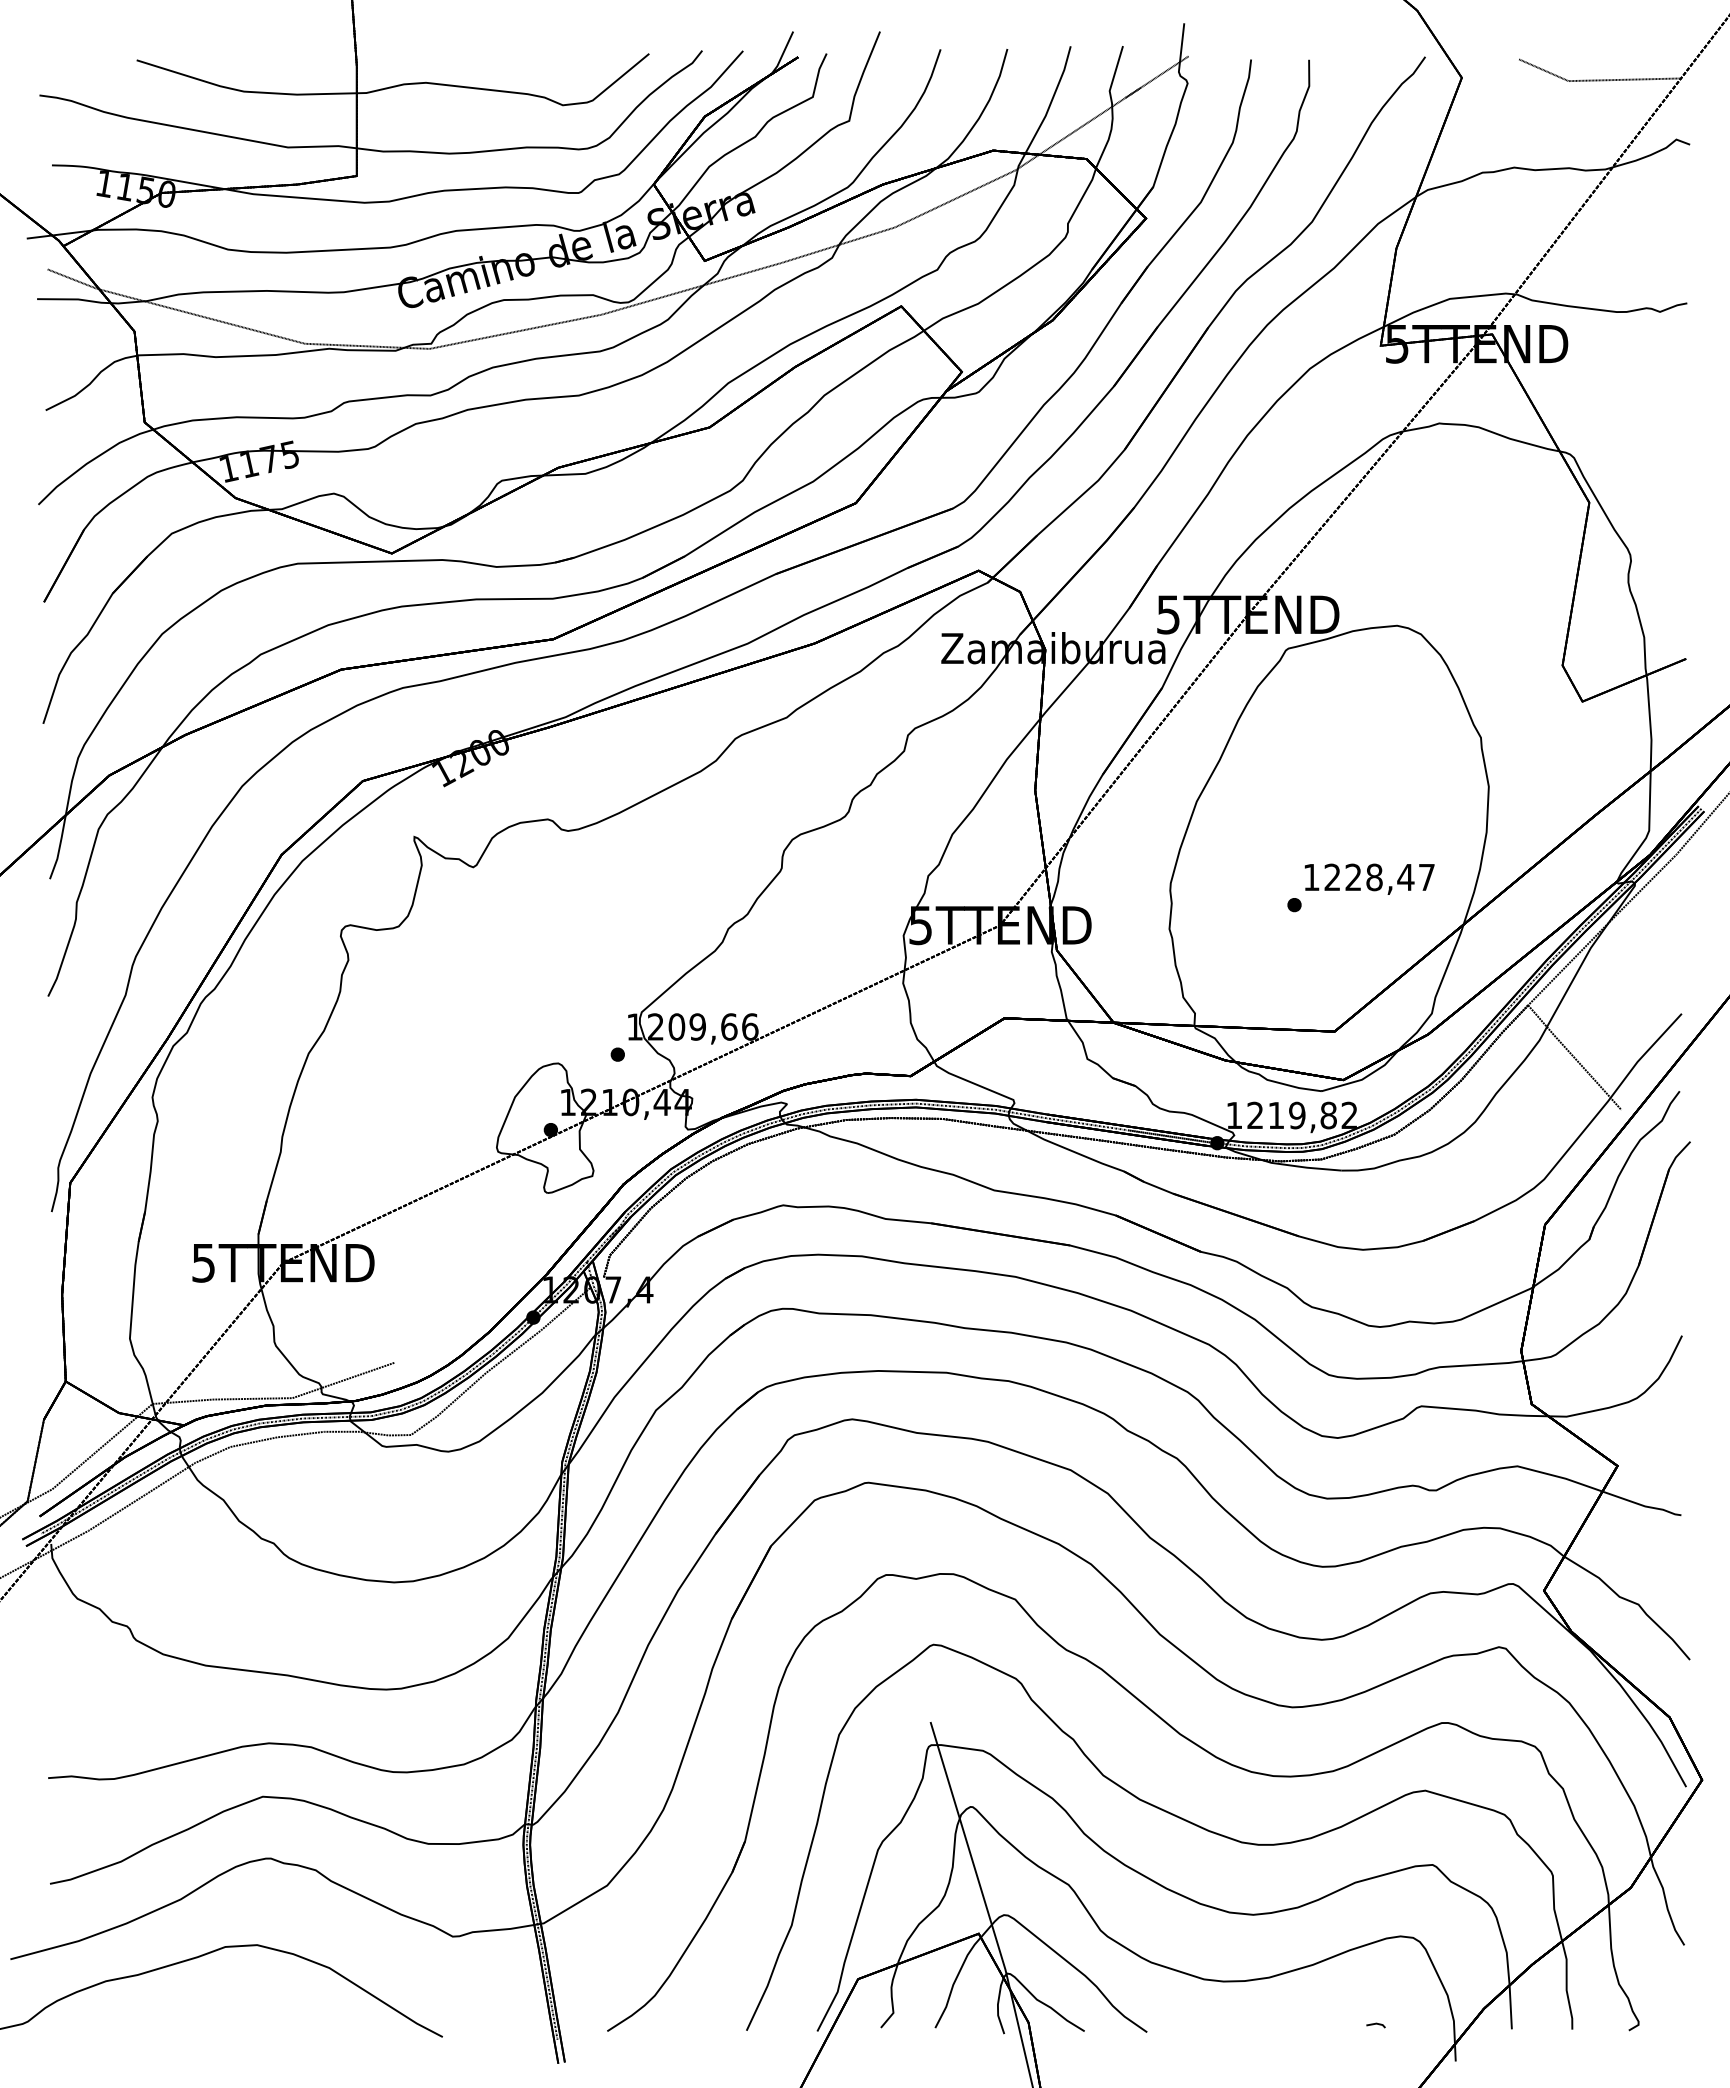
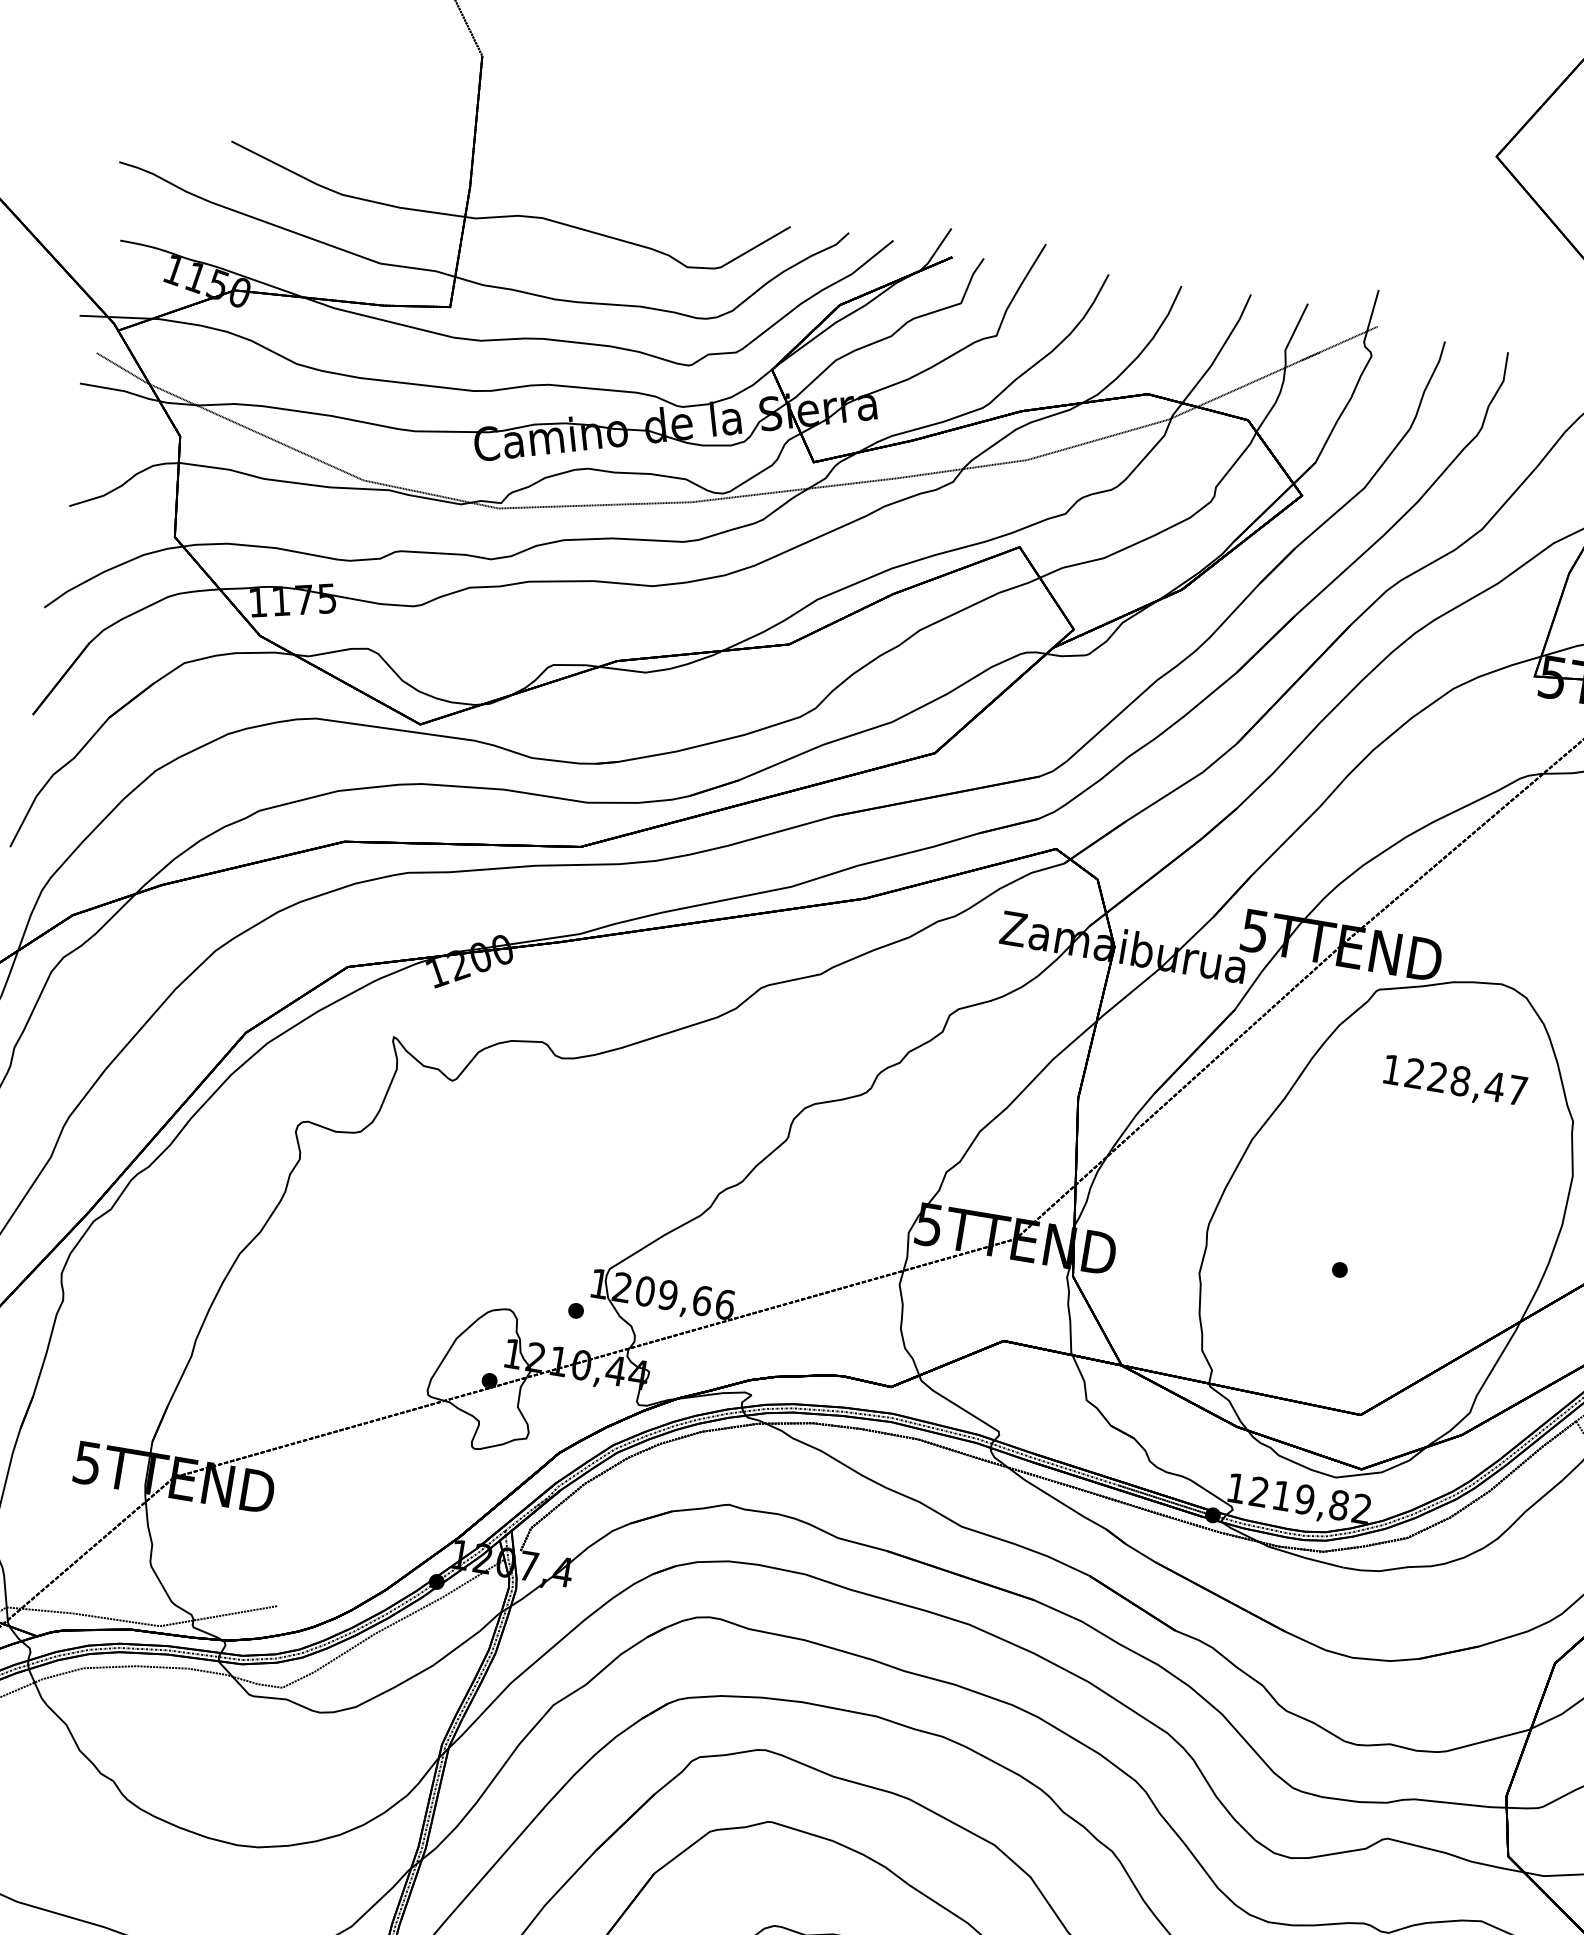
text: (1369, 878) -> (1454, 1081), moved

